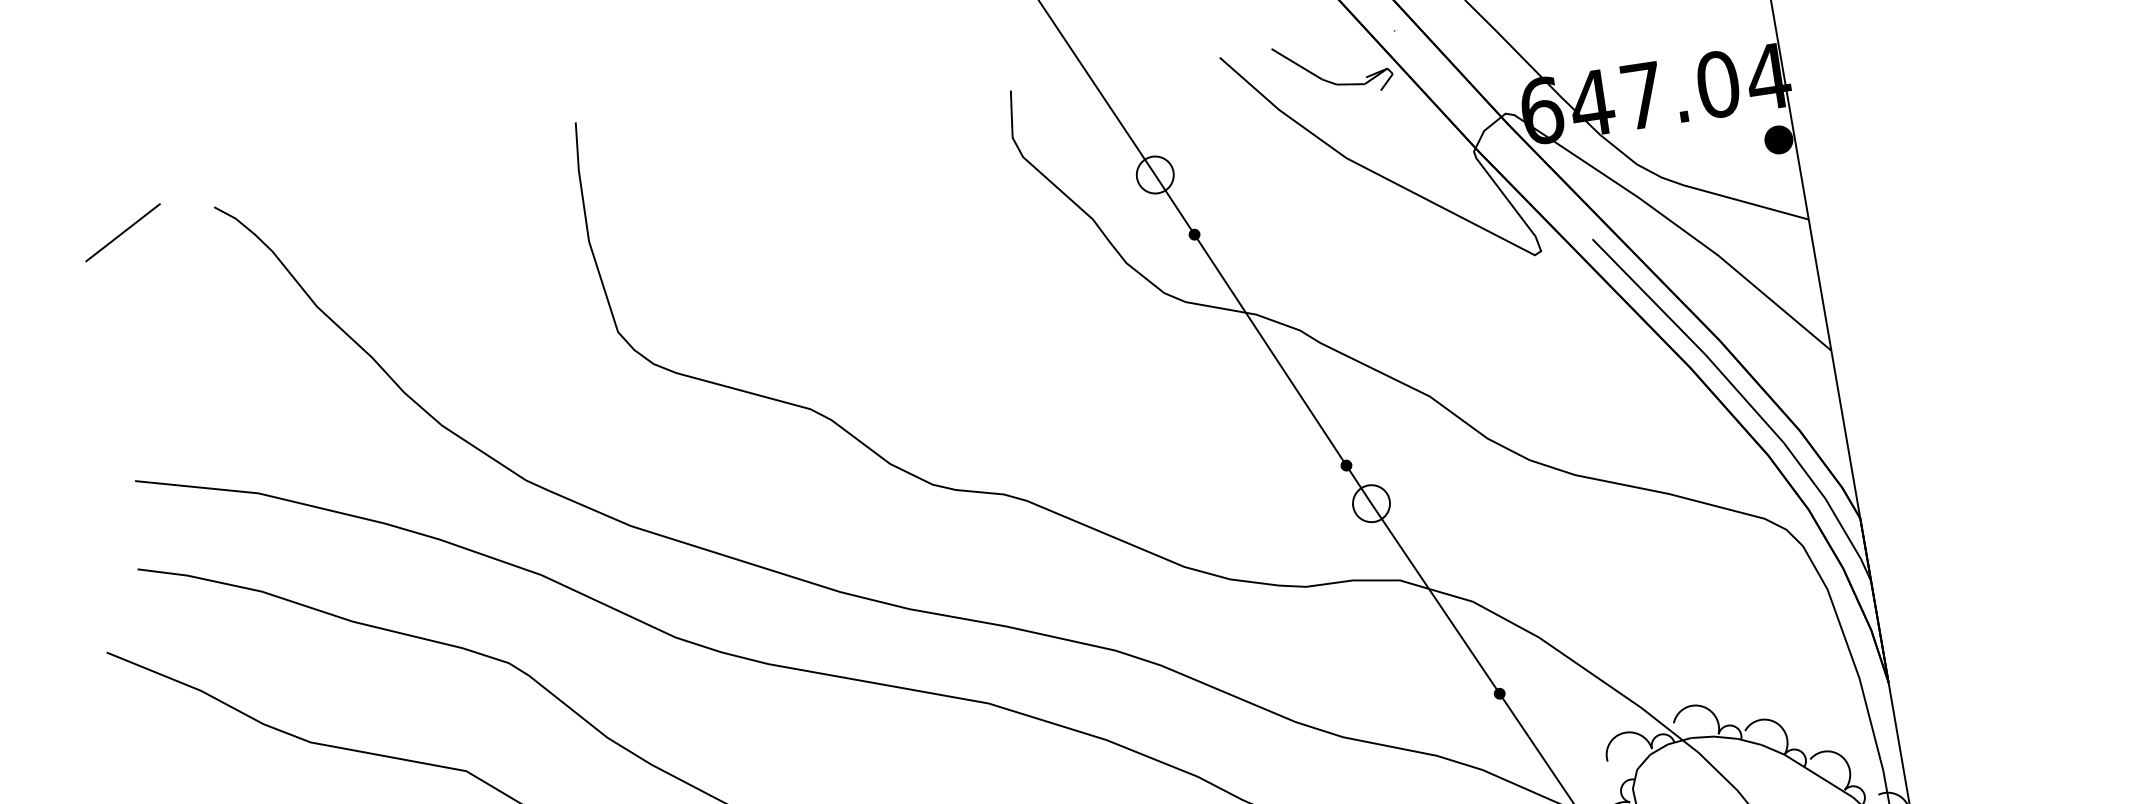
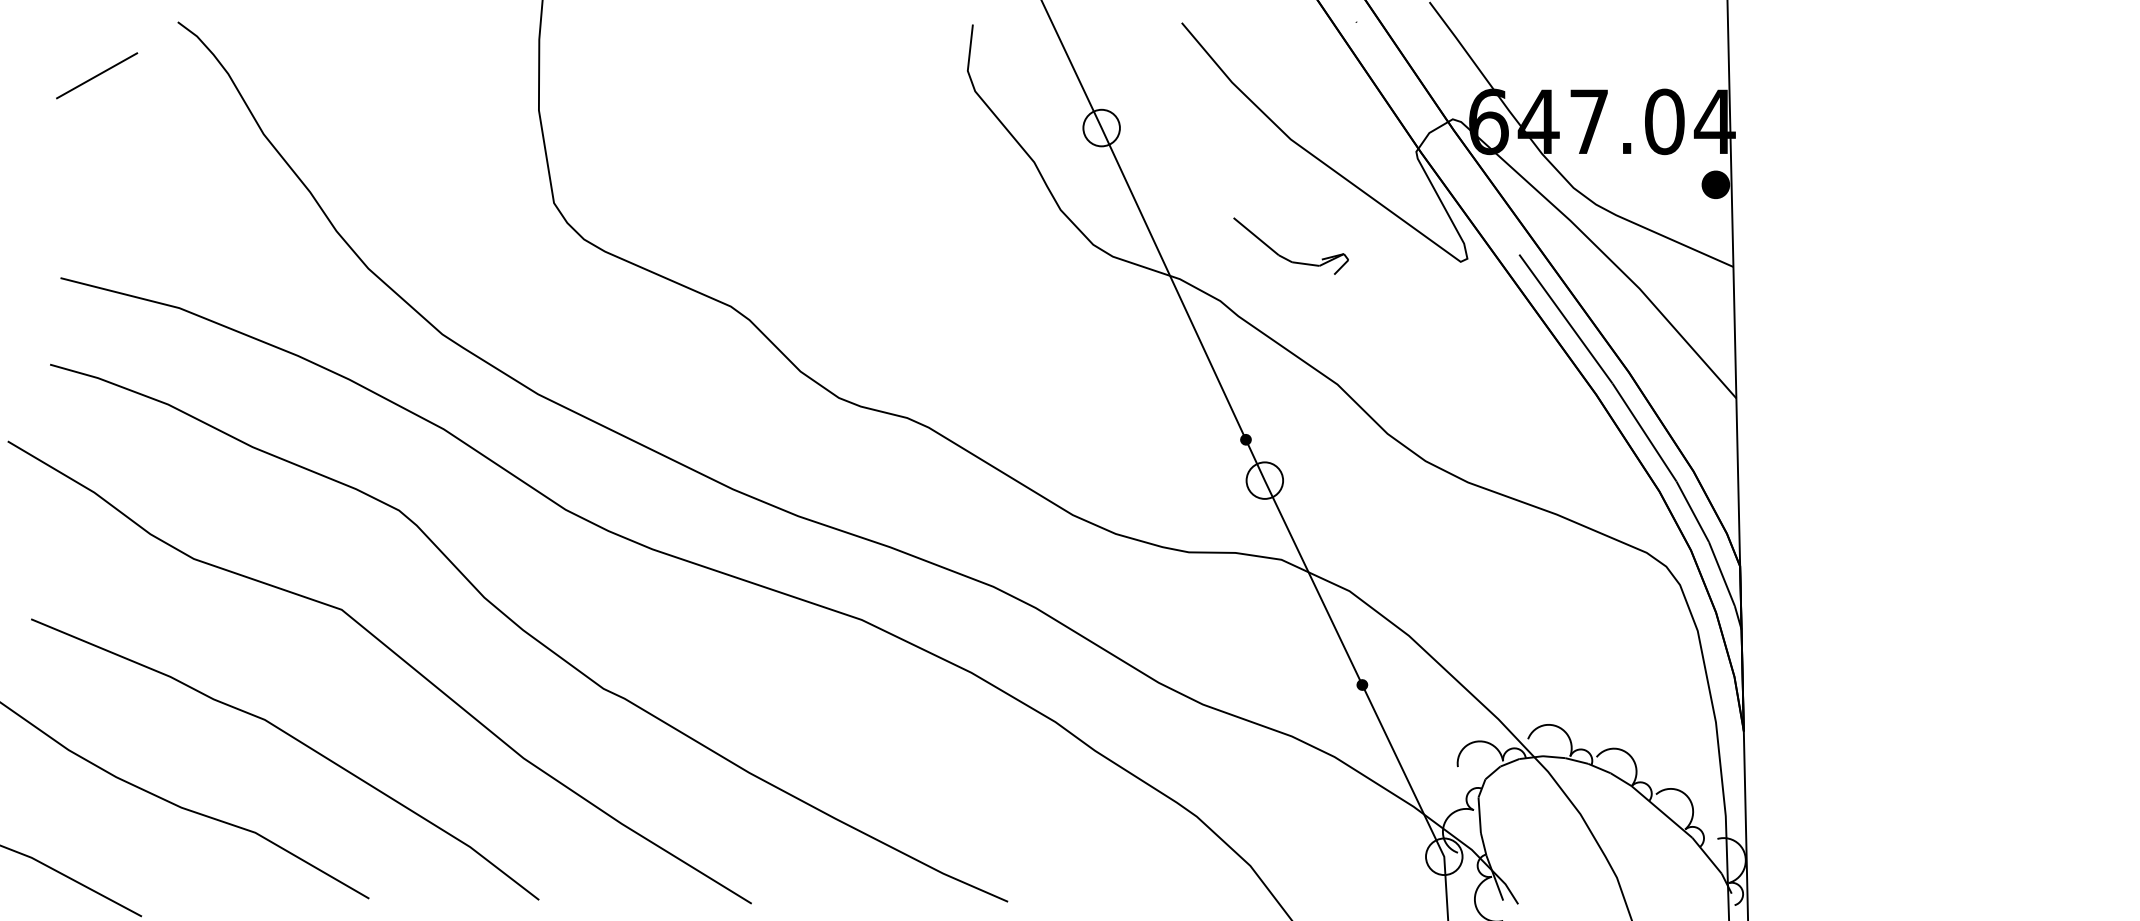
part: (1329, 80) -> (1285, 257), moved
line: (123, 232) -> (97, 75), moved
fill: (1194, 234) -> (1131, 191), removed

